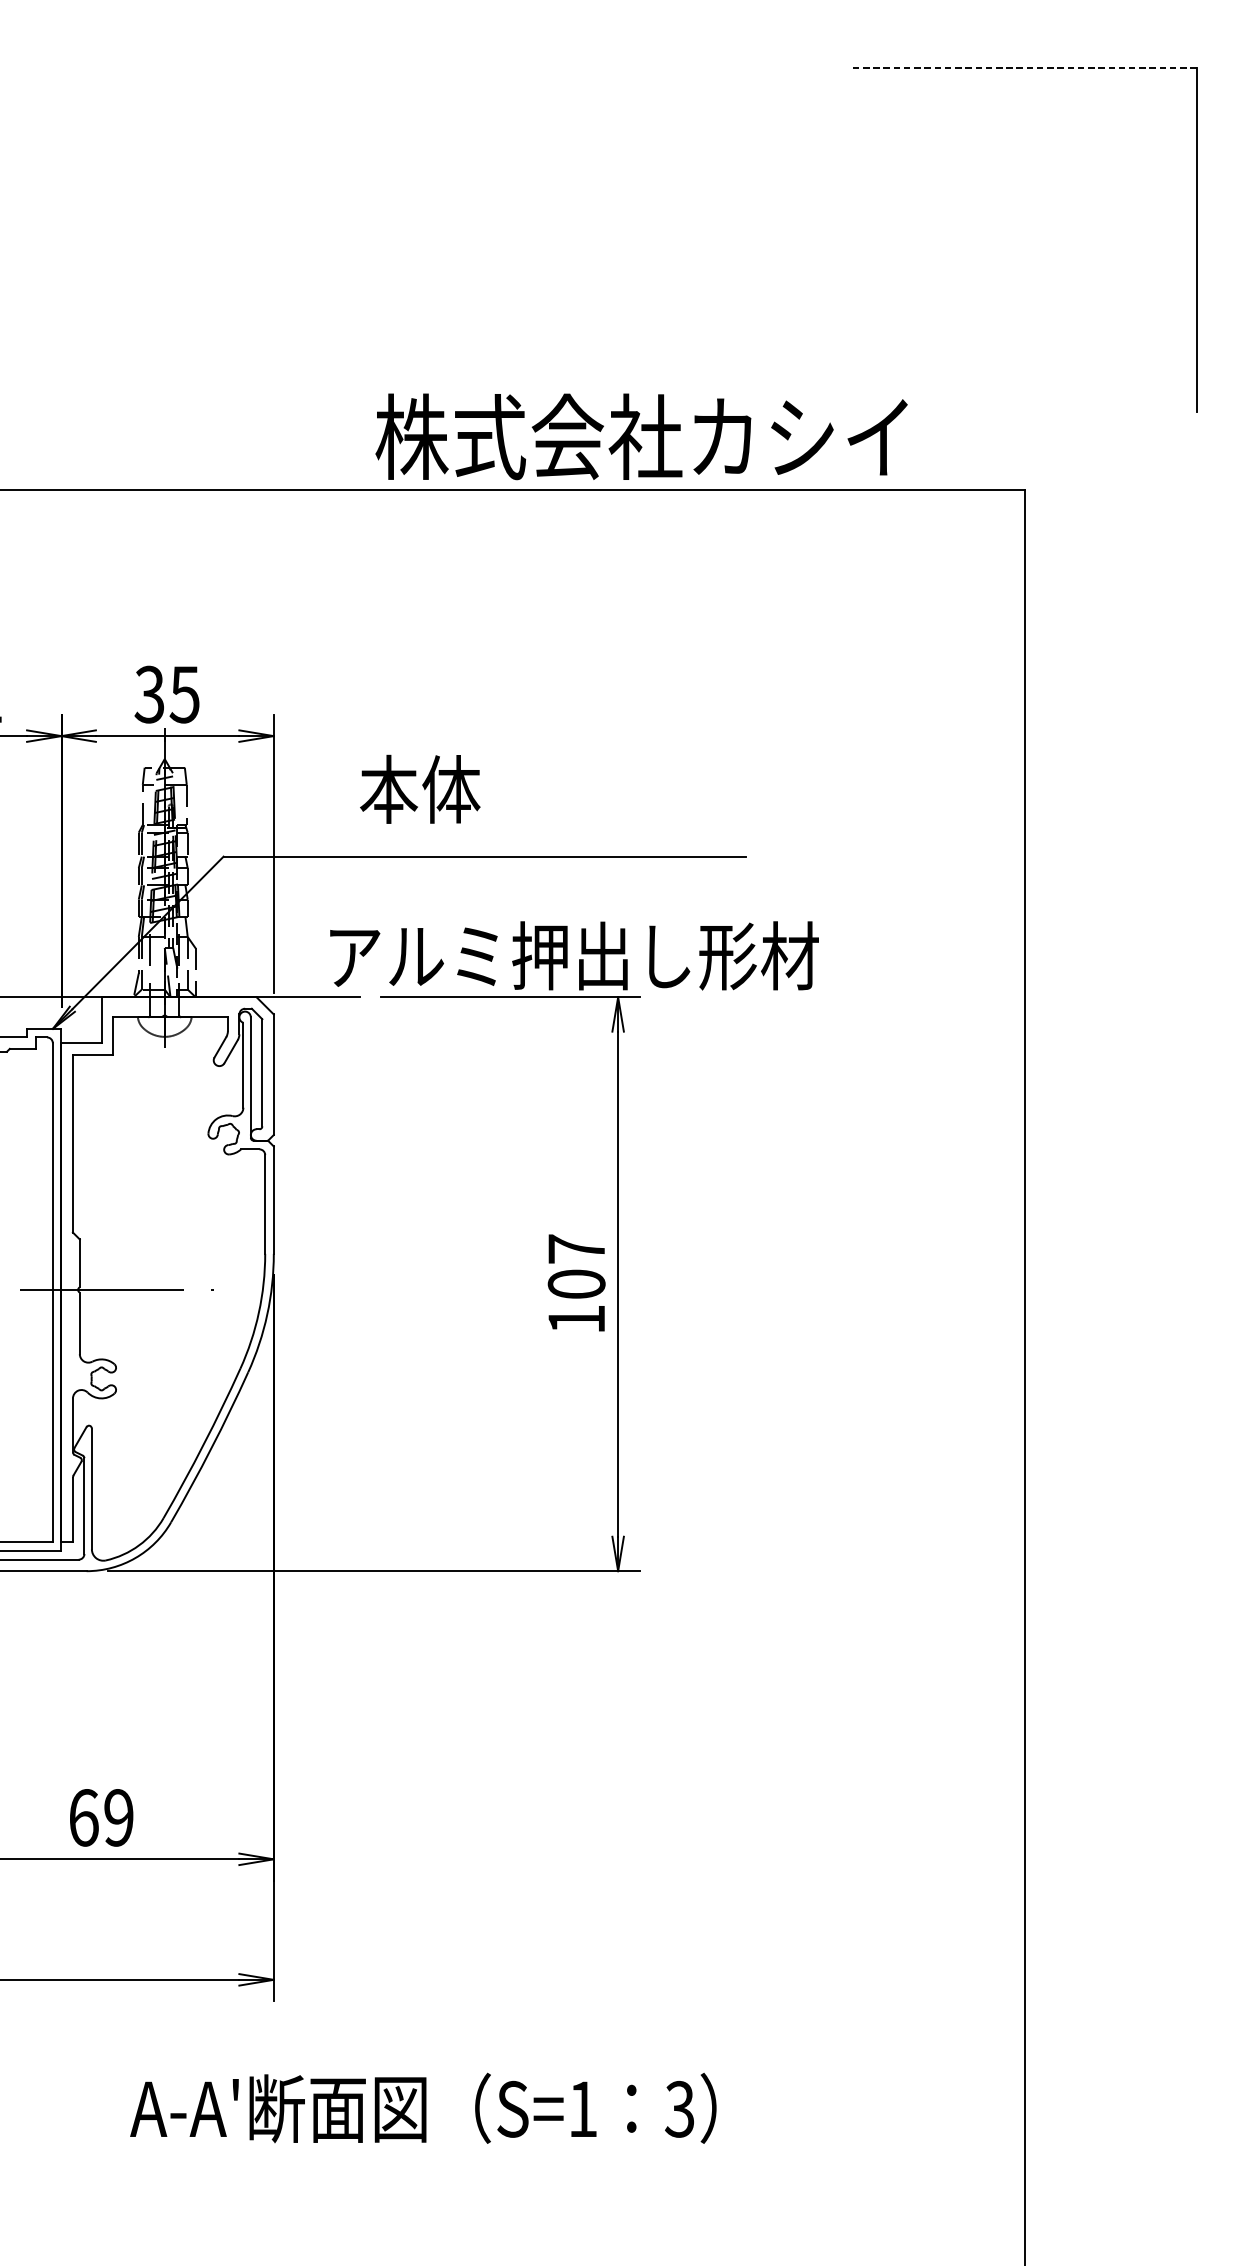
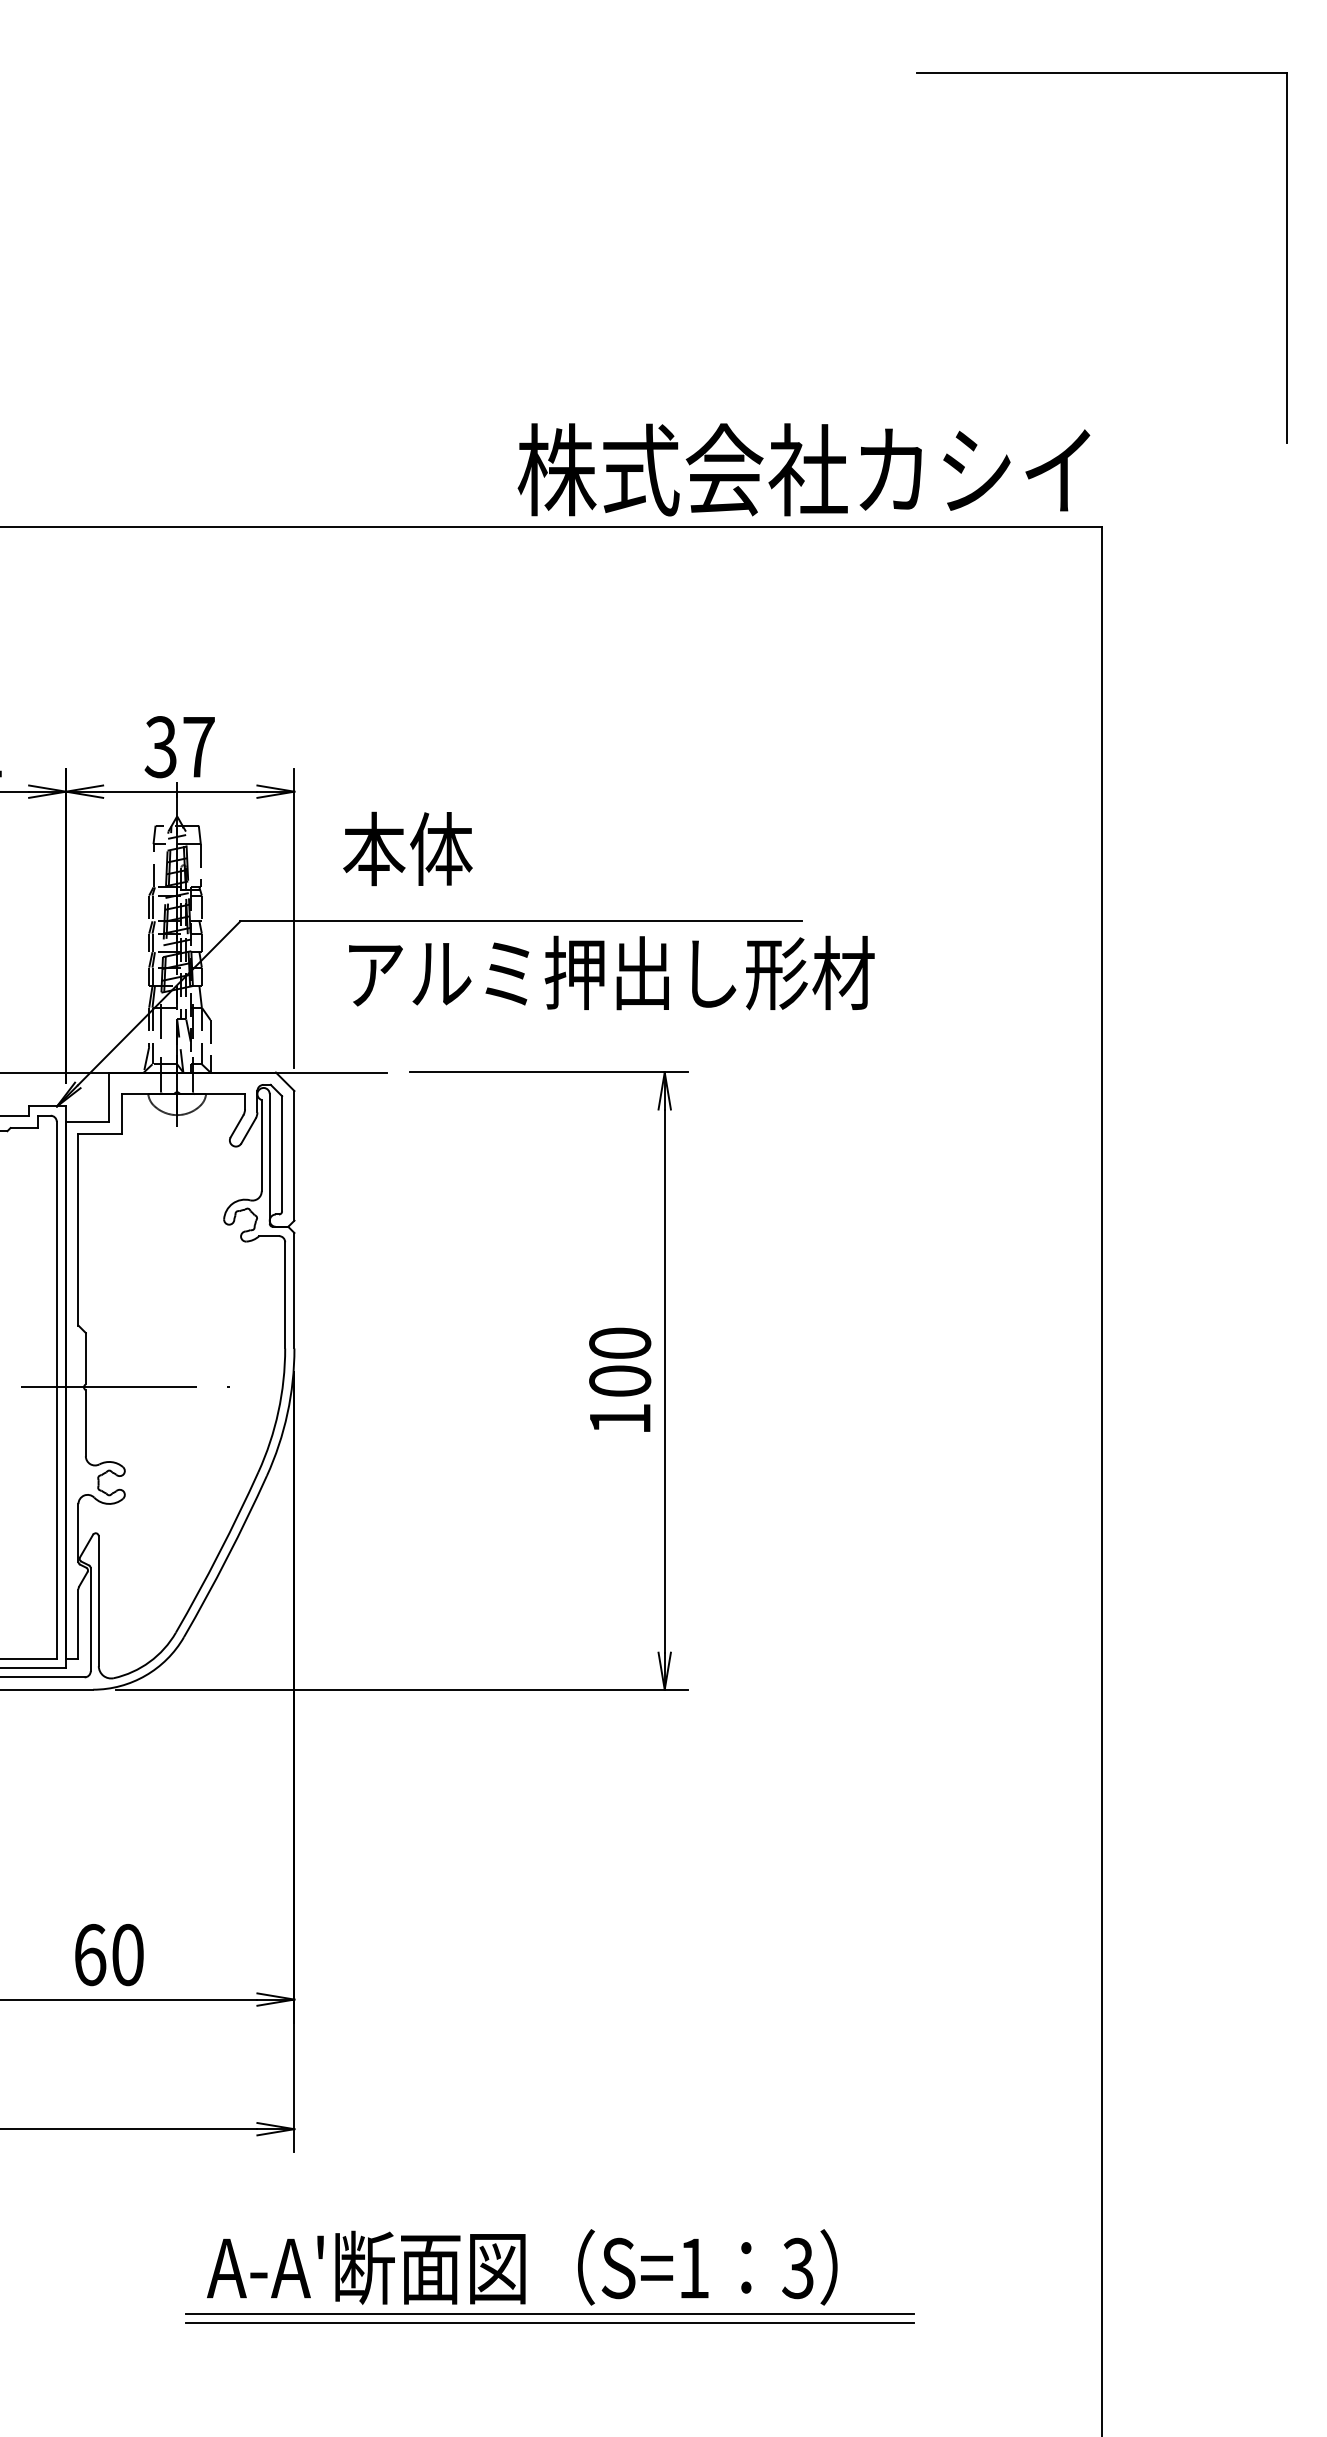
line: (1024, 68) -> (1101, 73), dashed -> solid
text: (641, 436) -> (803, 469), moved
text: (184, 695) -> (198, 747), 35 -> 37
text: (419, 788) -> (407, 848), moved
text: (574, 955) -> (611, 972), moved
text: (577, 1248) -> (620, 1342), 107 -> 100
text: (118, 1818) -> (127, 1955), 69 -> 60
text: (423, 2108) -> (522, 2267), moved
line: (510, 2151) -> (549, 2313), added
line: (510, 2160) -> (549, 2323), added

